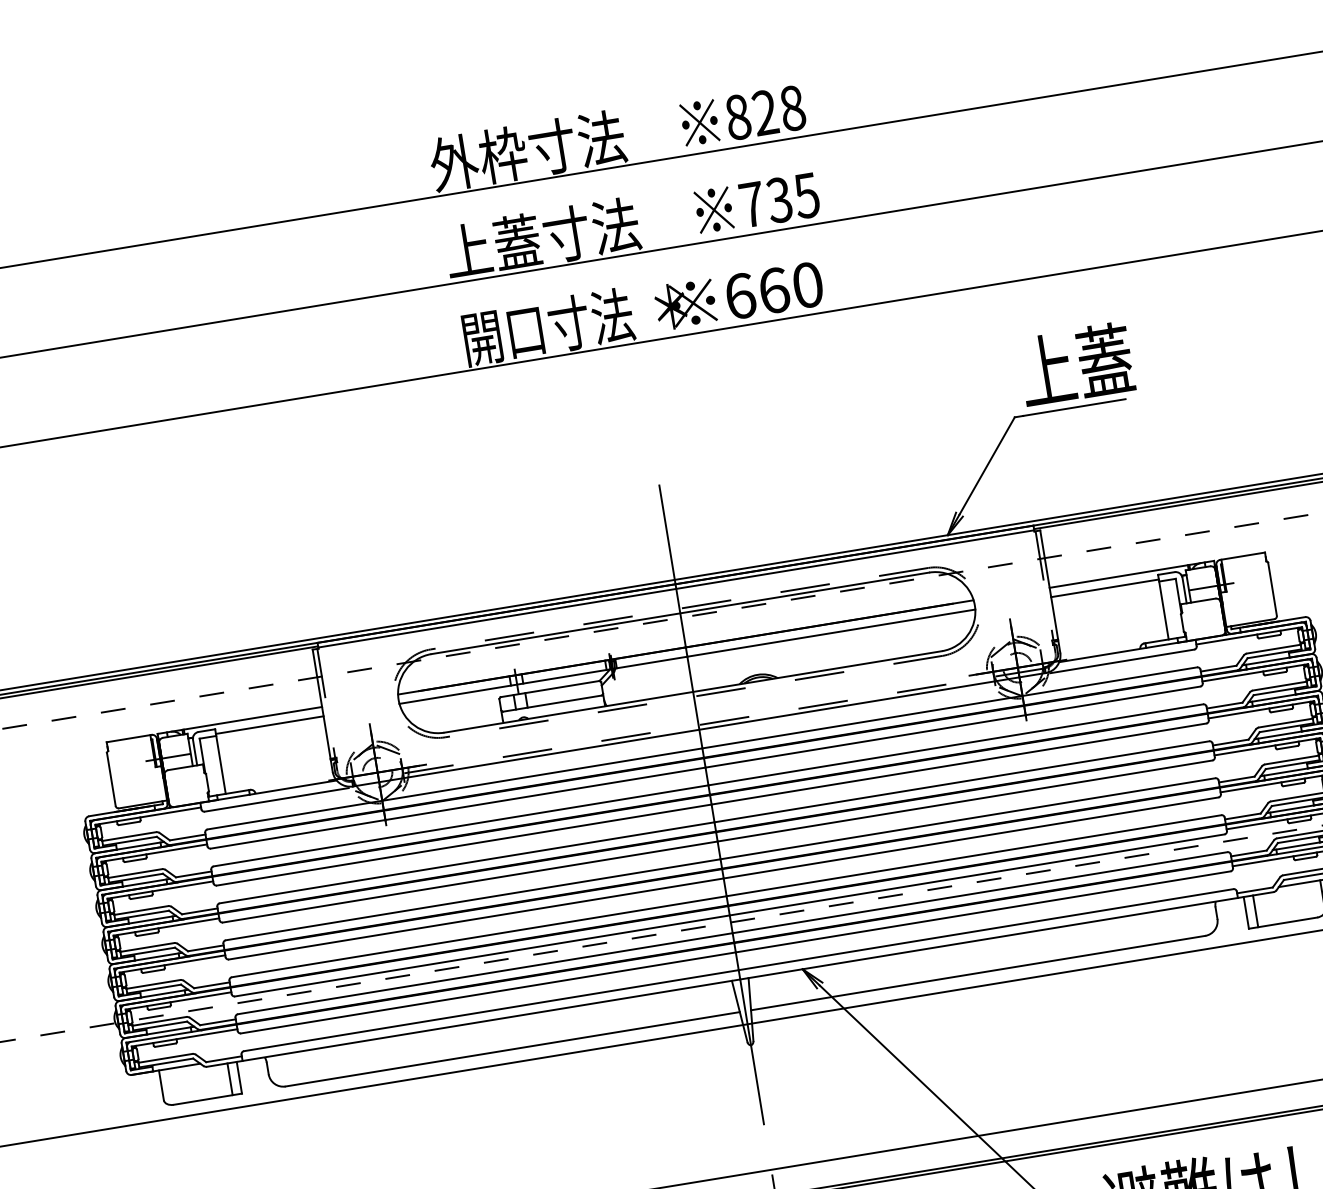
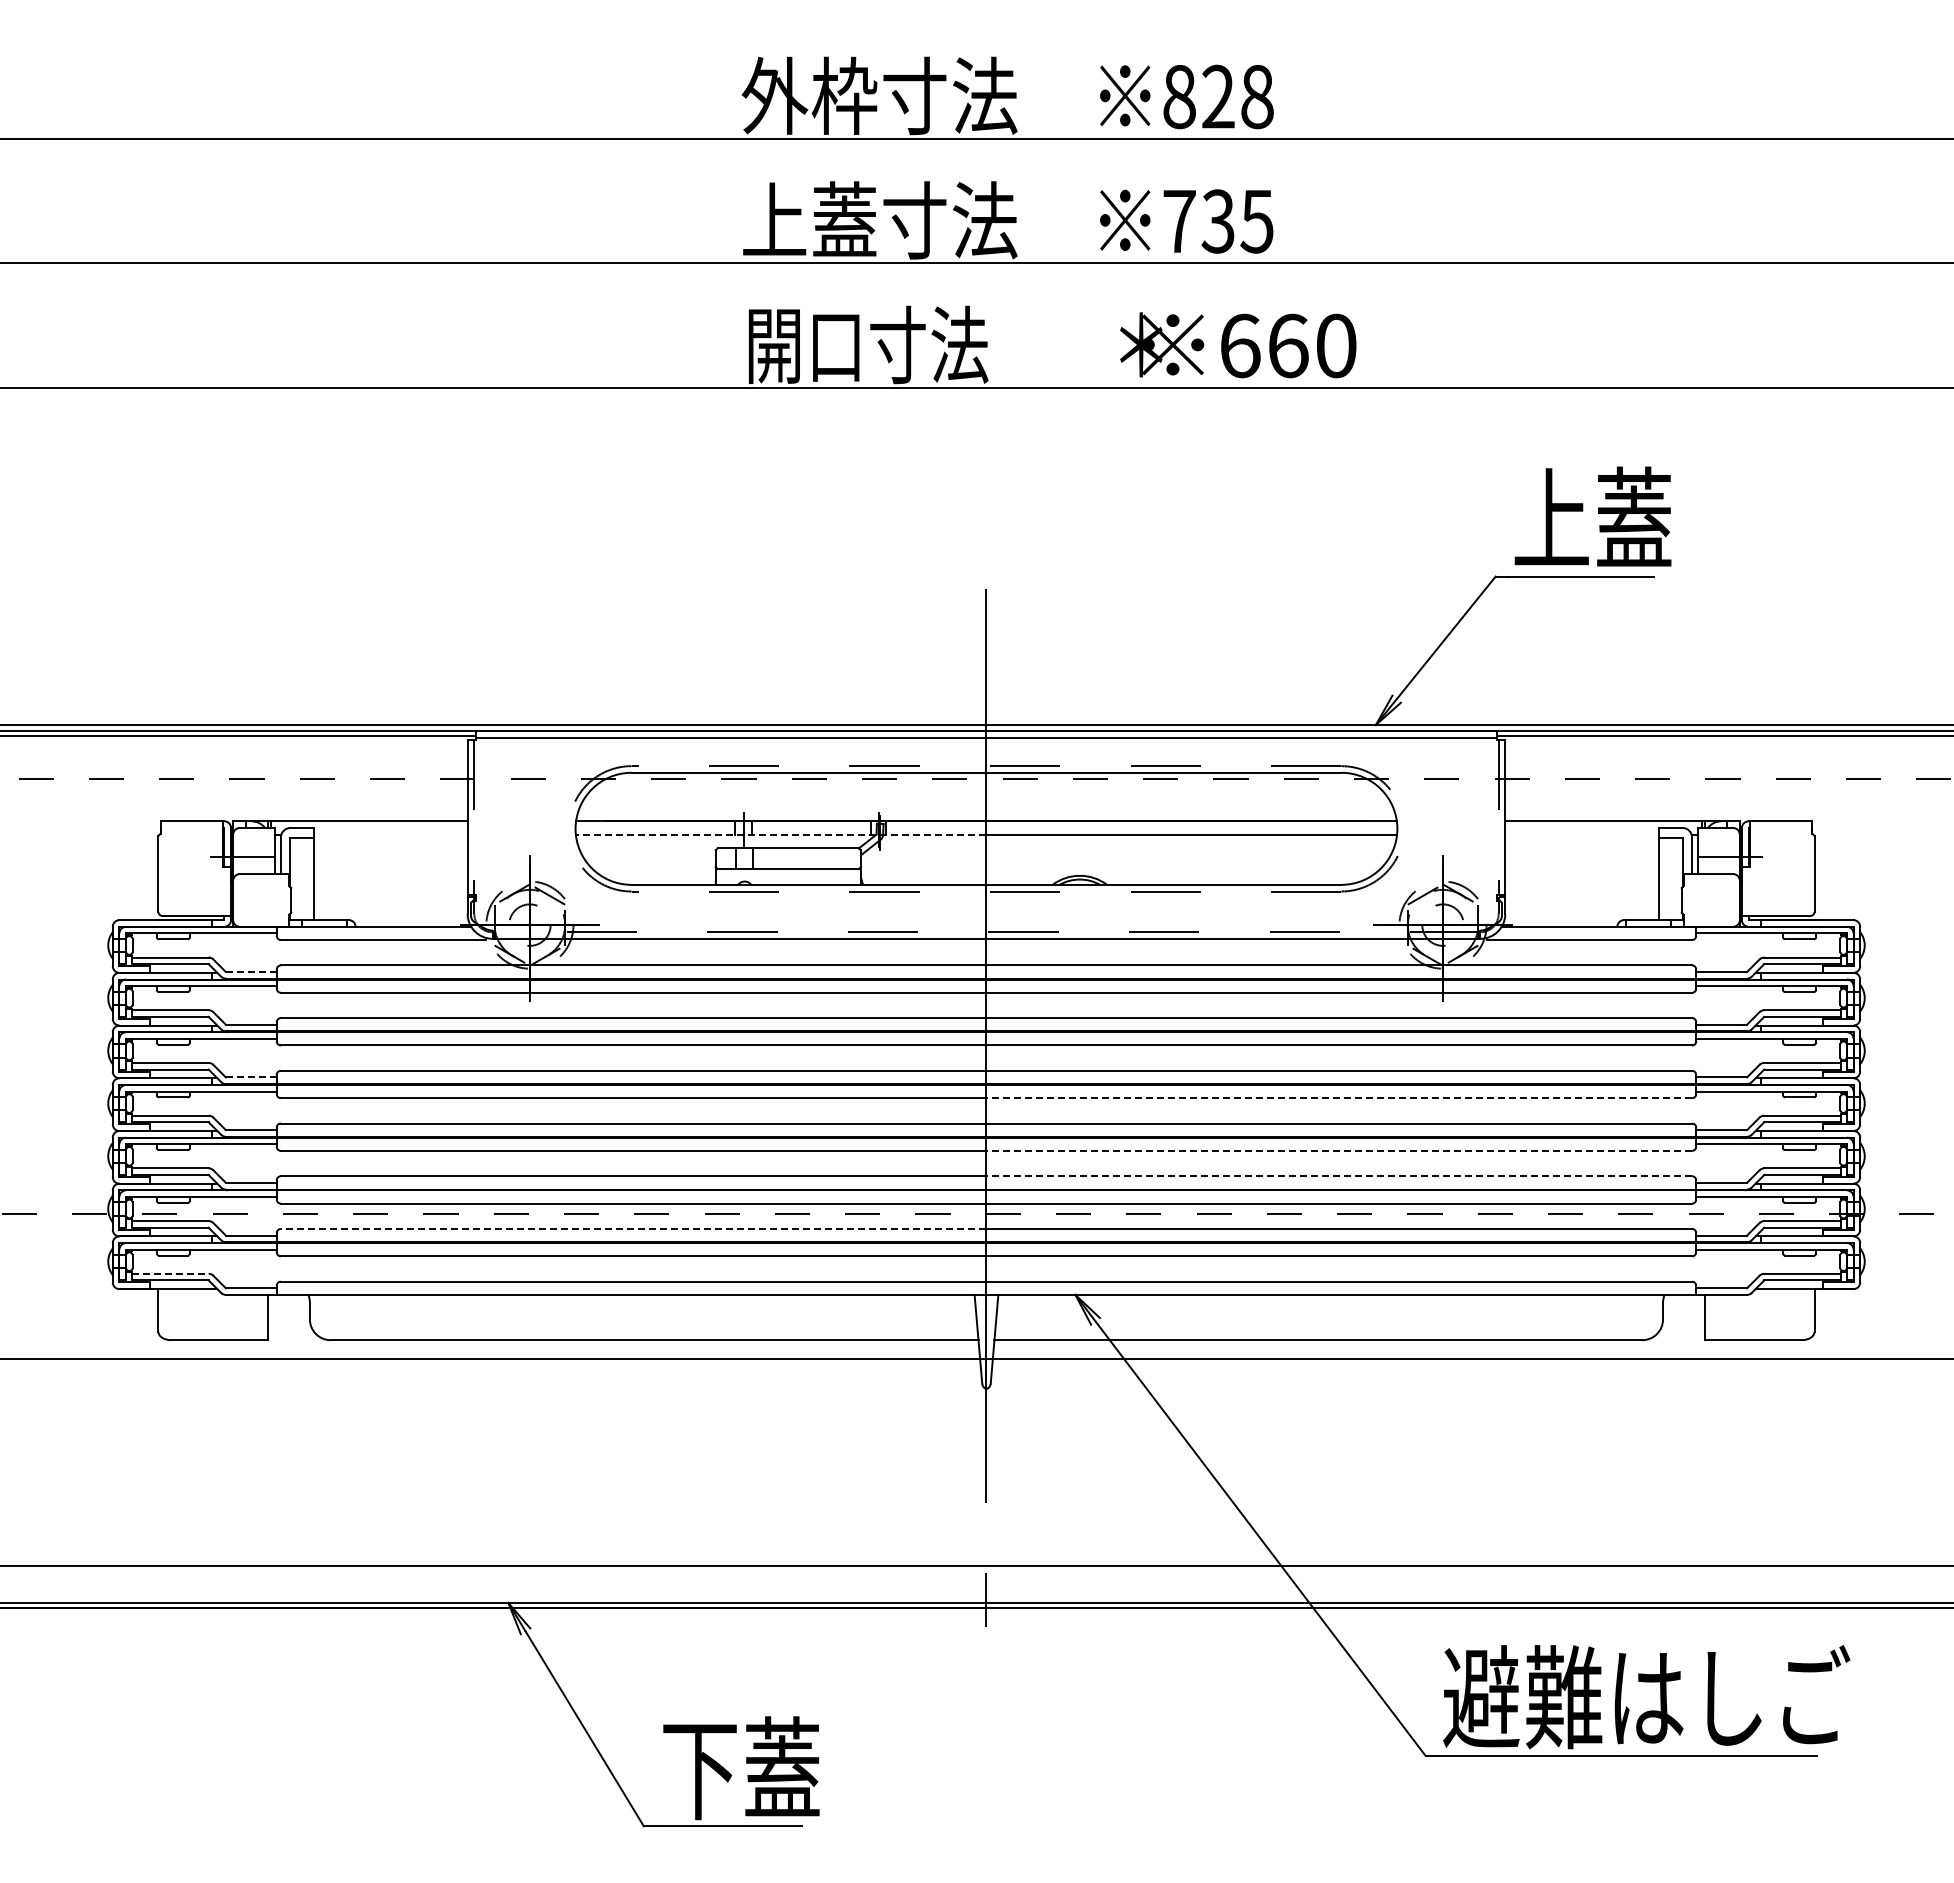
text: (739, 296) -> (1238, 345), moved
line: (1104, 588) -> (1581, 834), removed
line: (542, 680) -> (780, 834), solid -> dashed
line: (269, 725) -> (390, 834), removed
line: (965, 801) -> (1339, 1098), solid -> dashed
line: (187, 837) -> (251, 972), solid -> dashed
line: (971, 837) -> (1339, 1150), solid -> dashed
line: (974, 855) -> (1339, 1176), solid -> dashed
line: (199, 911) -> (251, 1077), solid -> dashed
line: (1255, 911) -> (1717, 1317), removed
line: (485, 973) -> (633, 1228), solid -> dashed
line: (165, 1058) -> (170, 1273), solid -> dashed
line: (230, 1079) -> (255, 1317), removed

